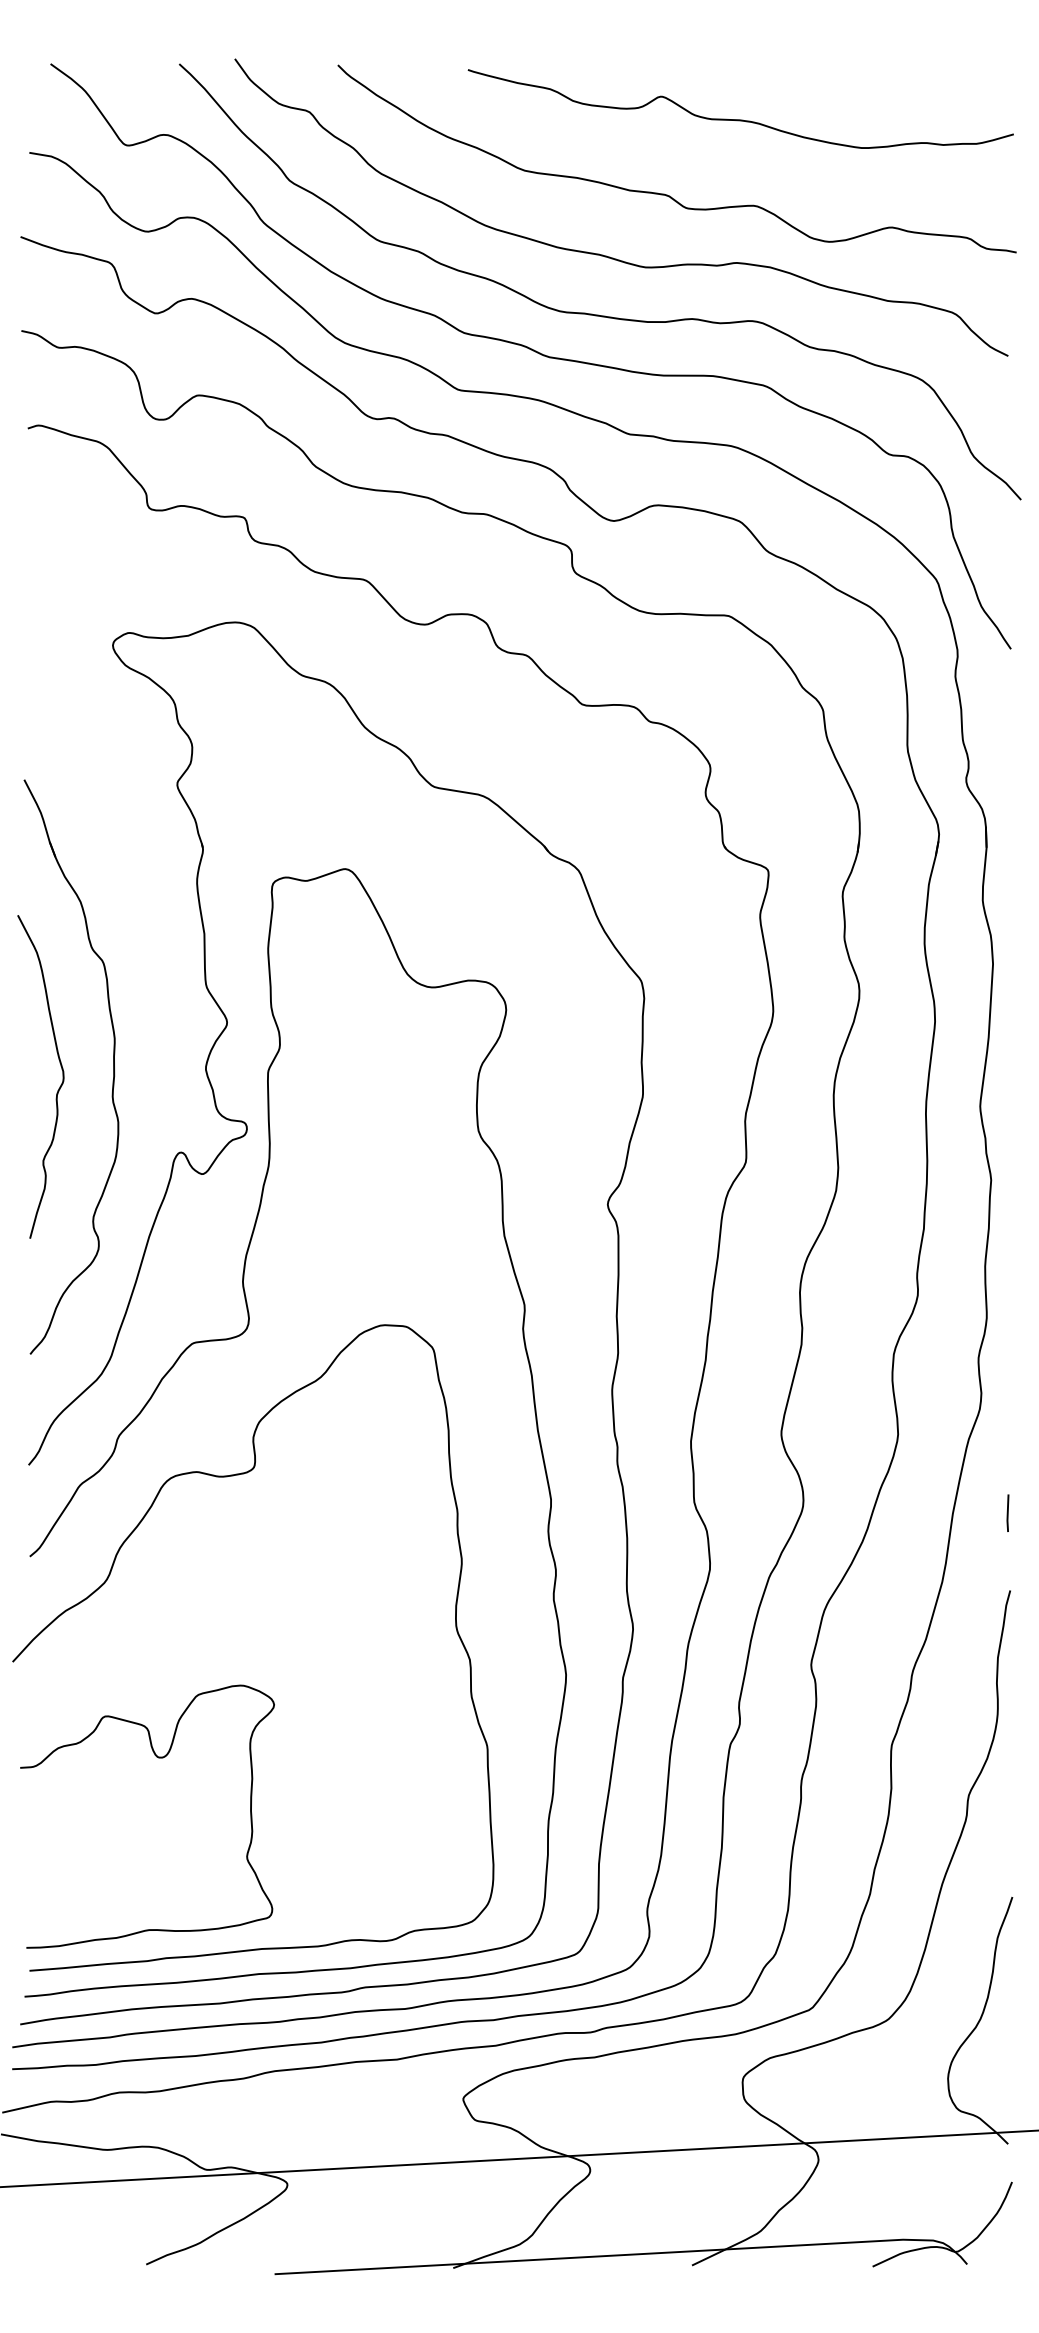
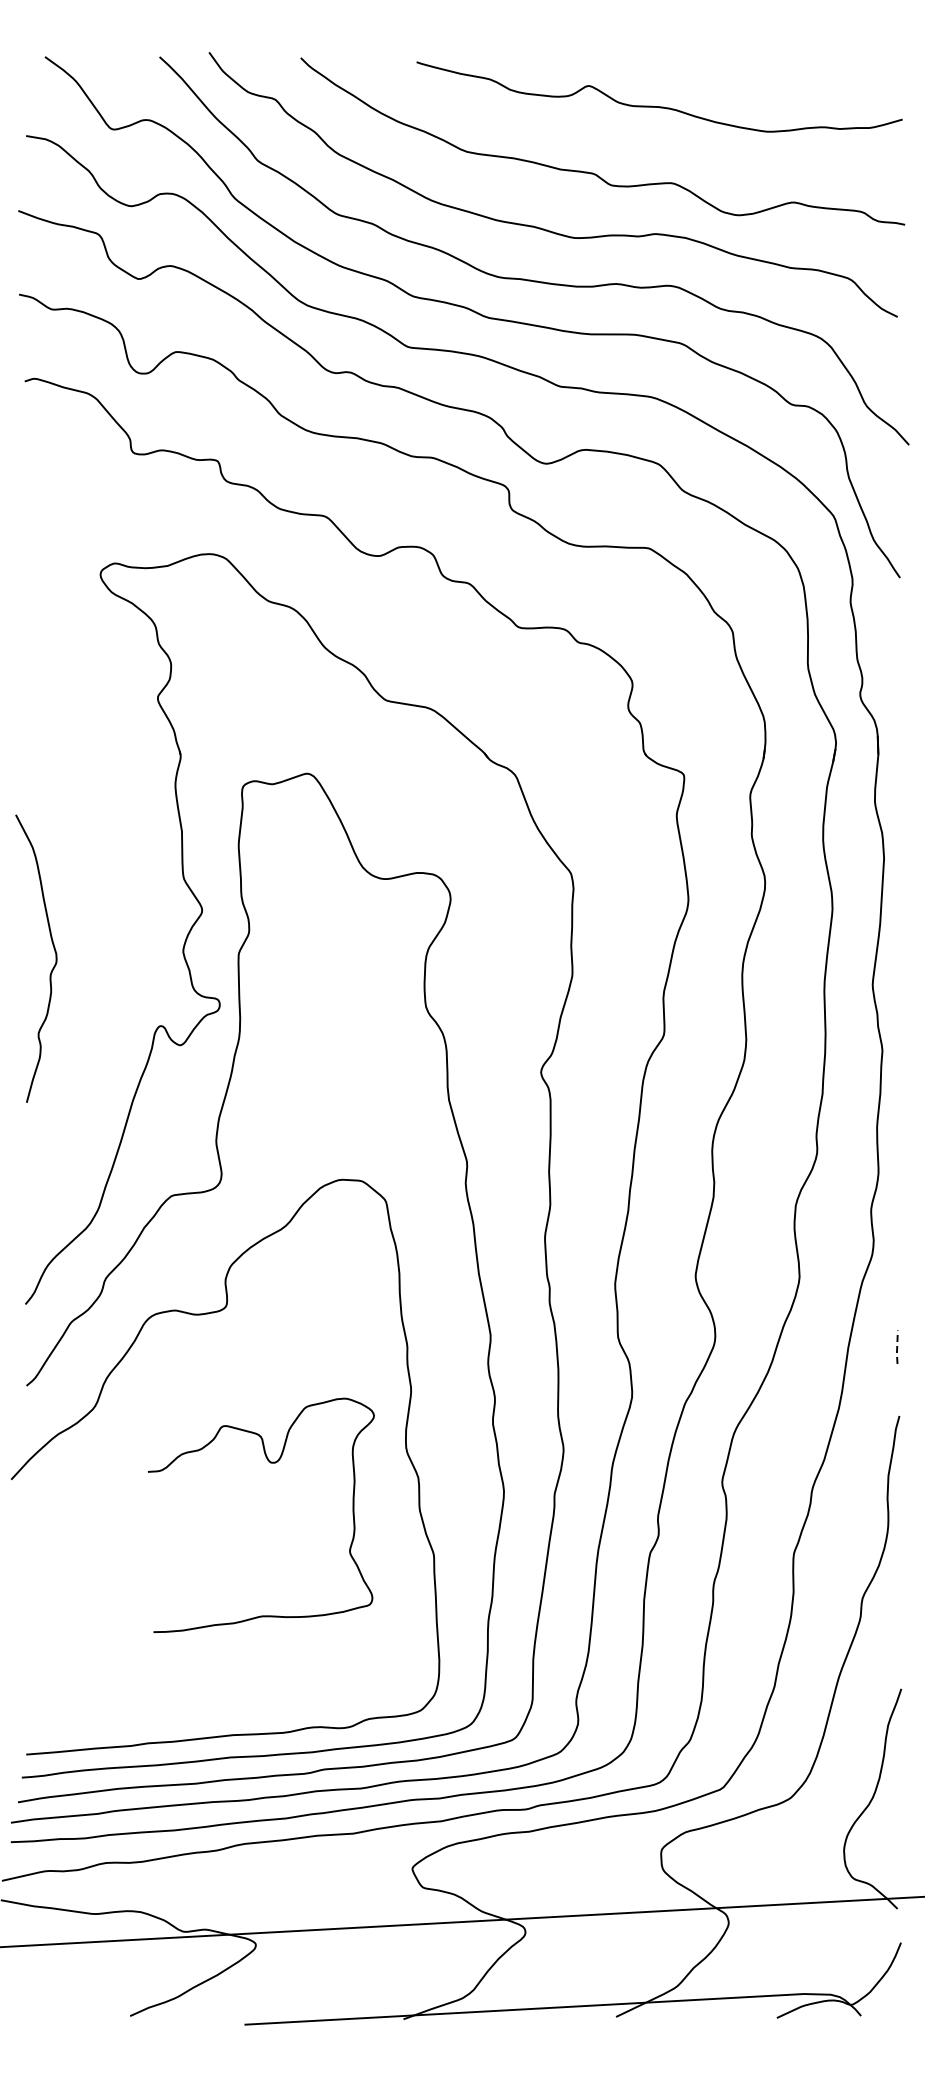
part: (112, 1067) -> (100, 950), removed
line: (1008, 1514) -> (897, 1348), solid -> dashed
curve: (157, 1758) -> (270, 1463), moved

